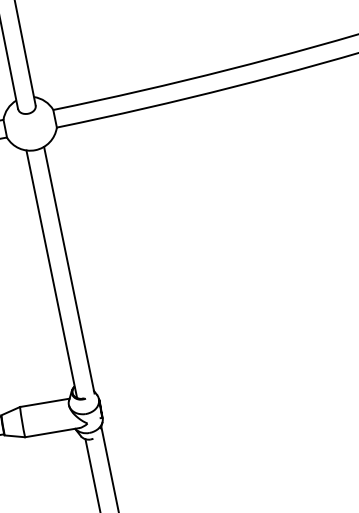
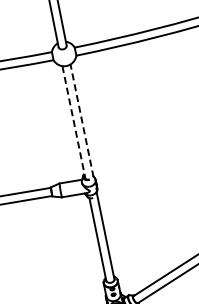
line: (70, 269) -> (82, 120), solid -> dashed
line: (52, 273) -> (74, 122), solid -> dashed

